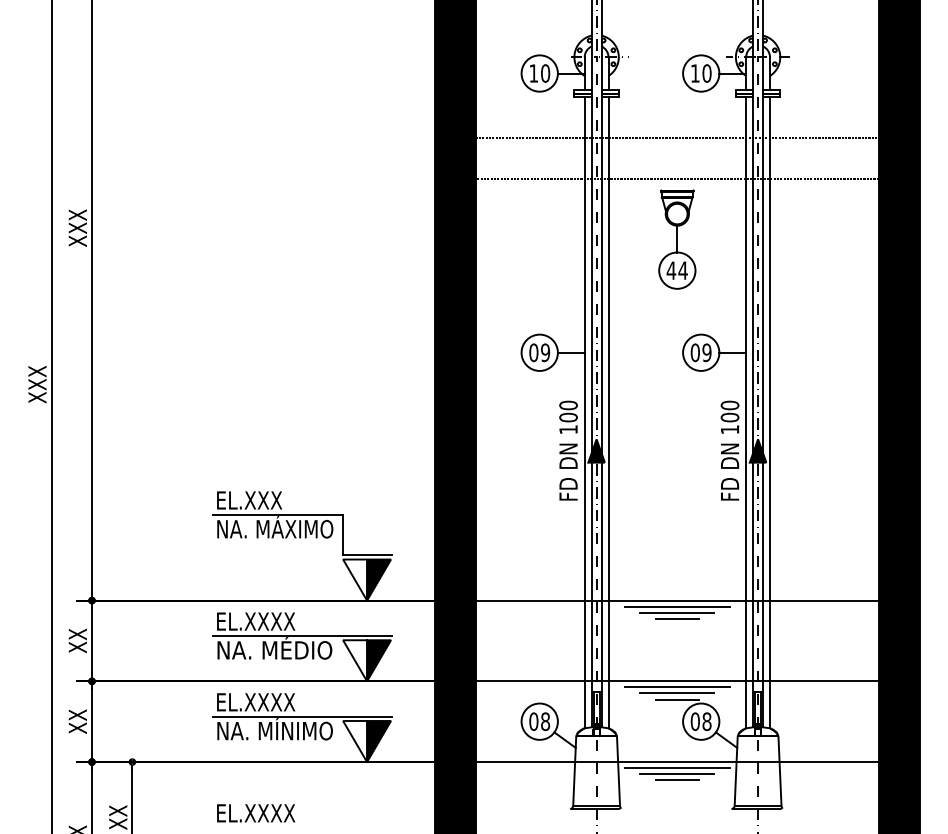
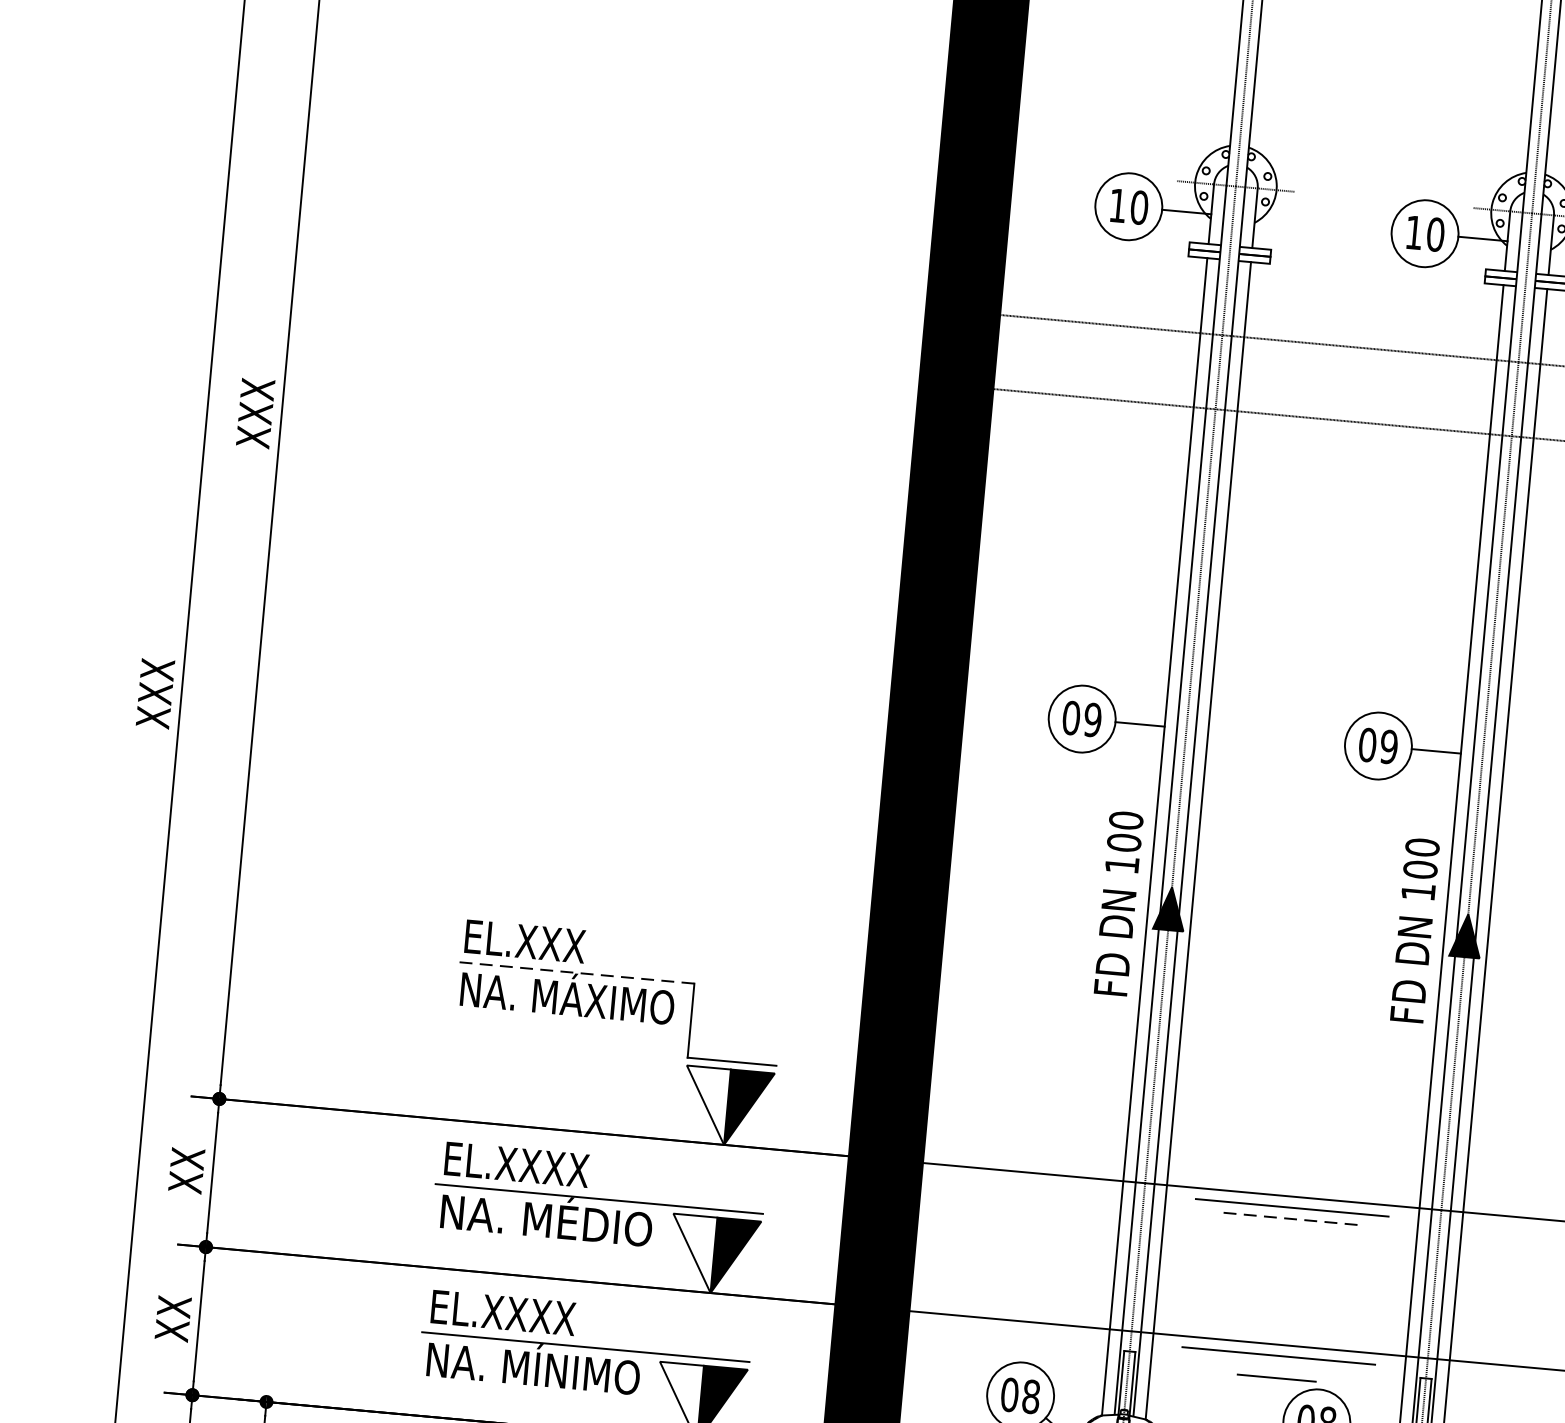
part: (677, 239) -> (1353, 534), removed
line: (277, 514) -> (574, 971), solid -> dashed
line: (677, 612) -> (1291, 1218), solid -> dashed
line: (677, 618) -> (1290, 1229), removed
line: (677, 693) -> (1278, 1367), removed

